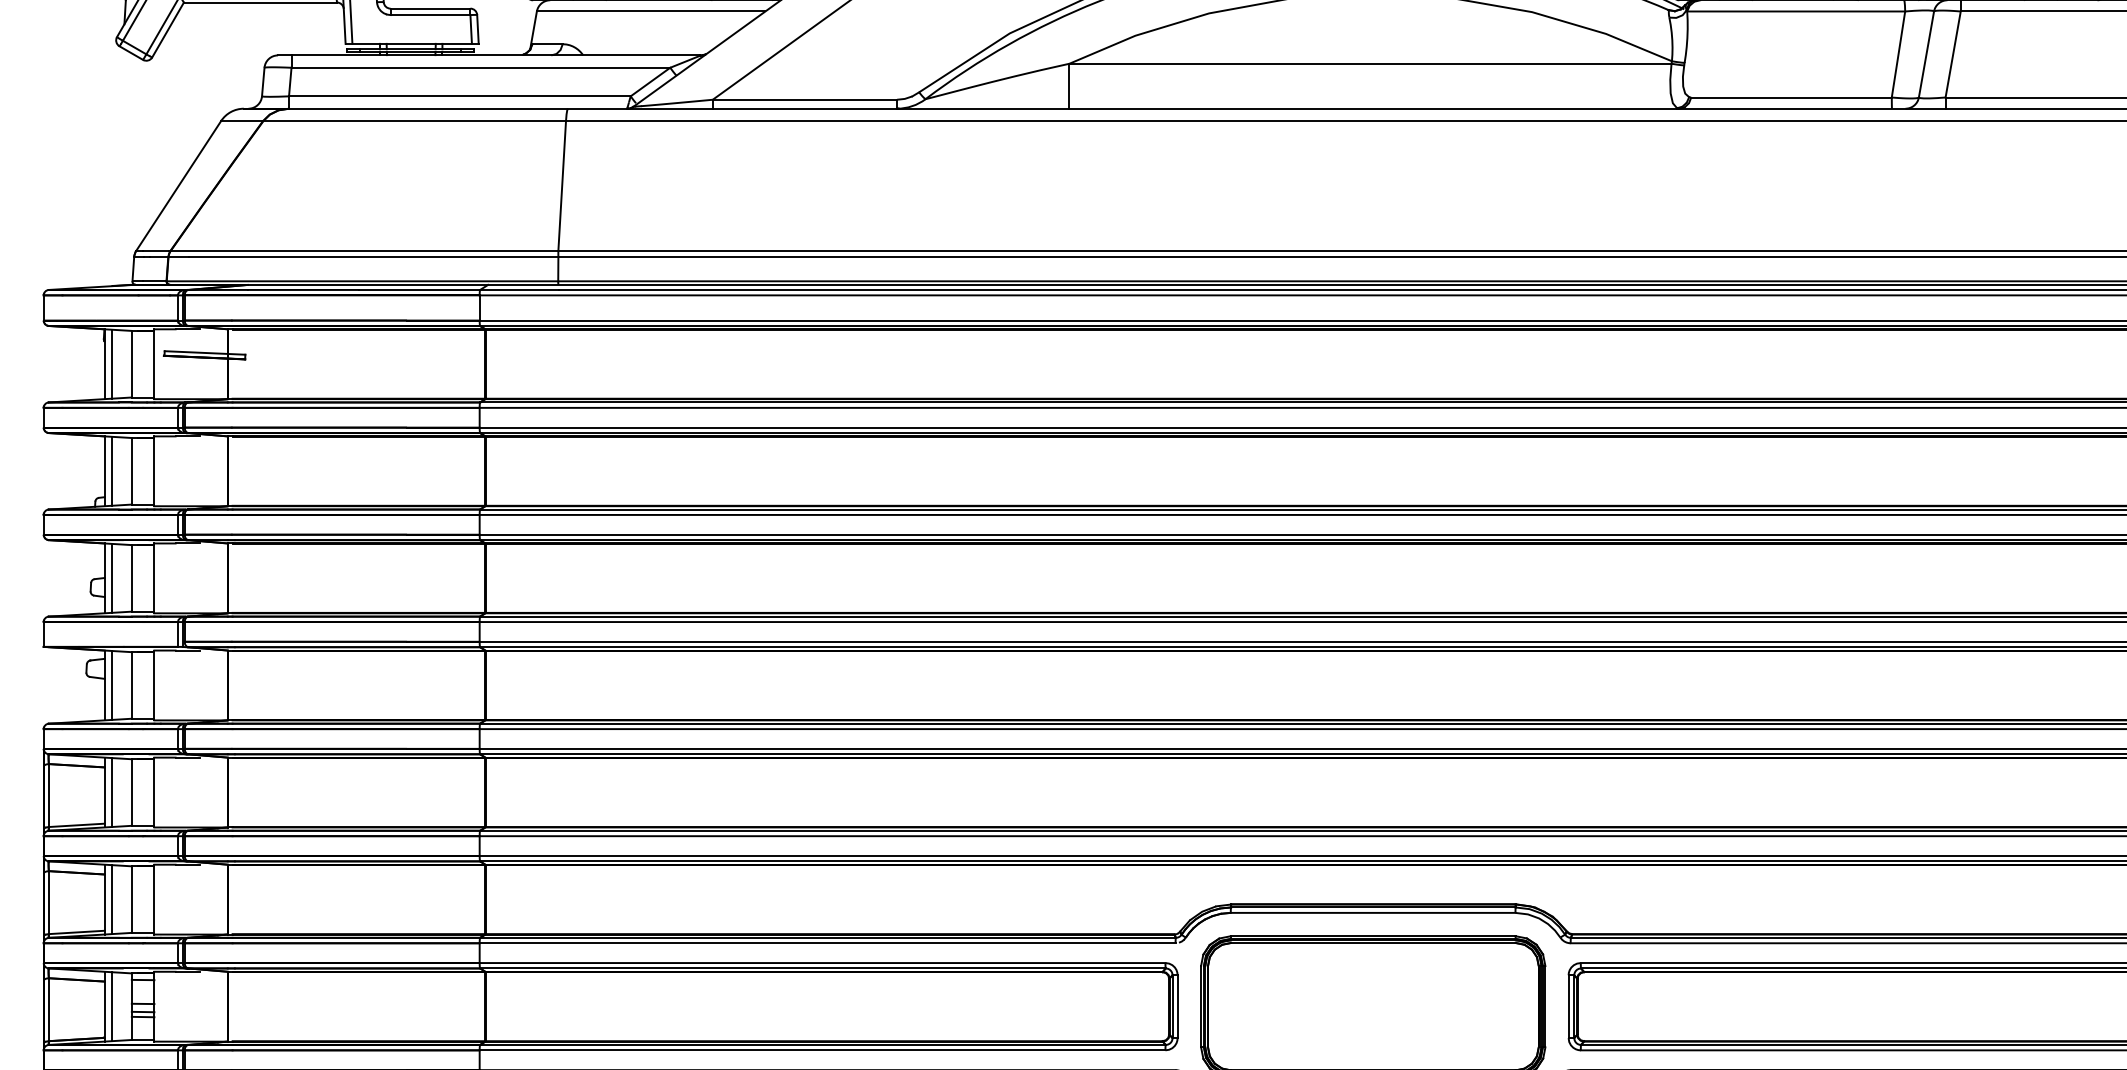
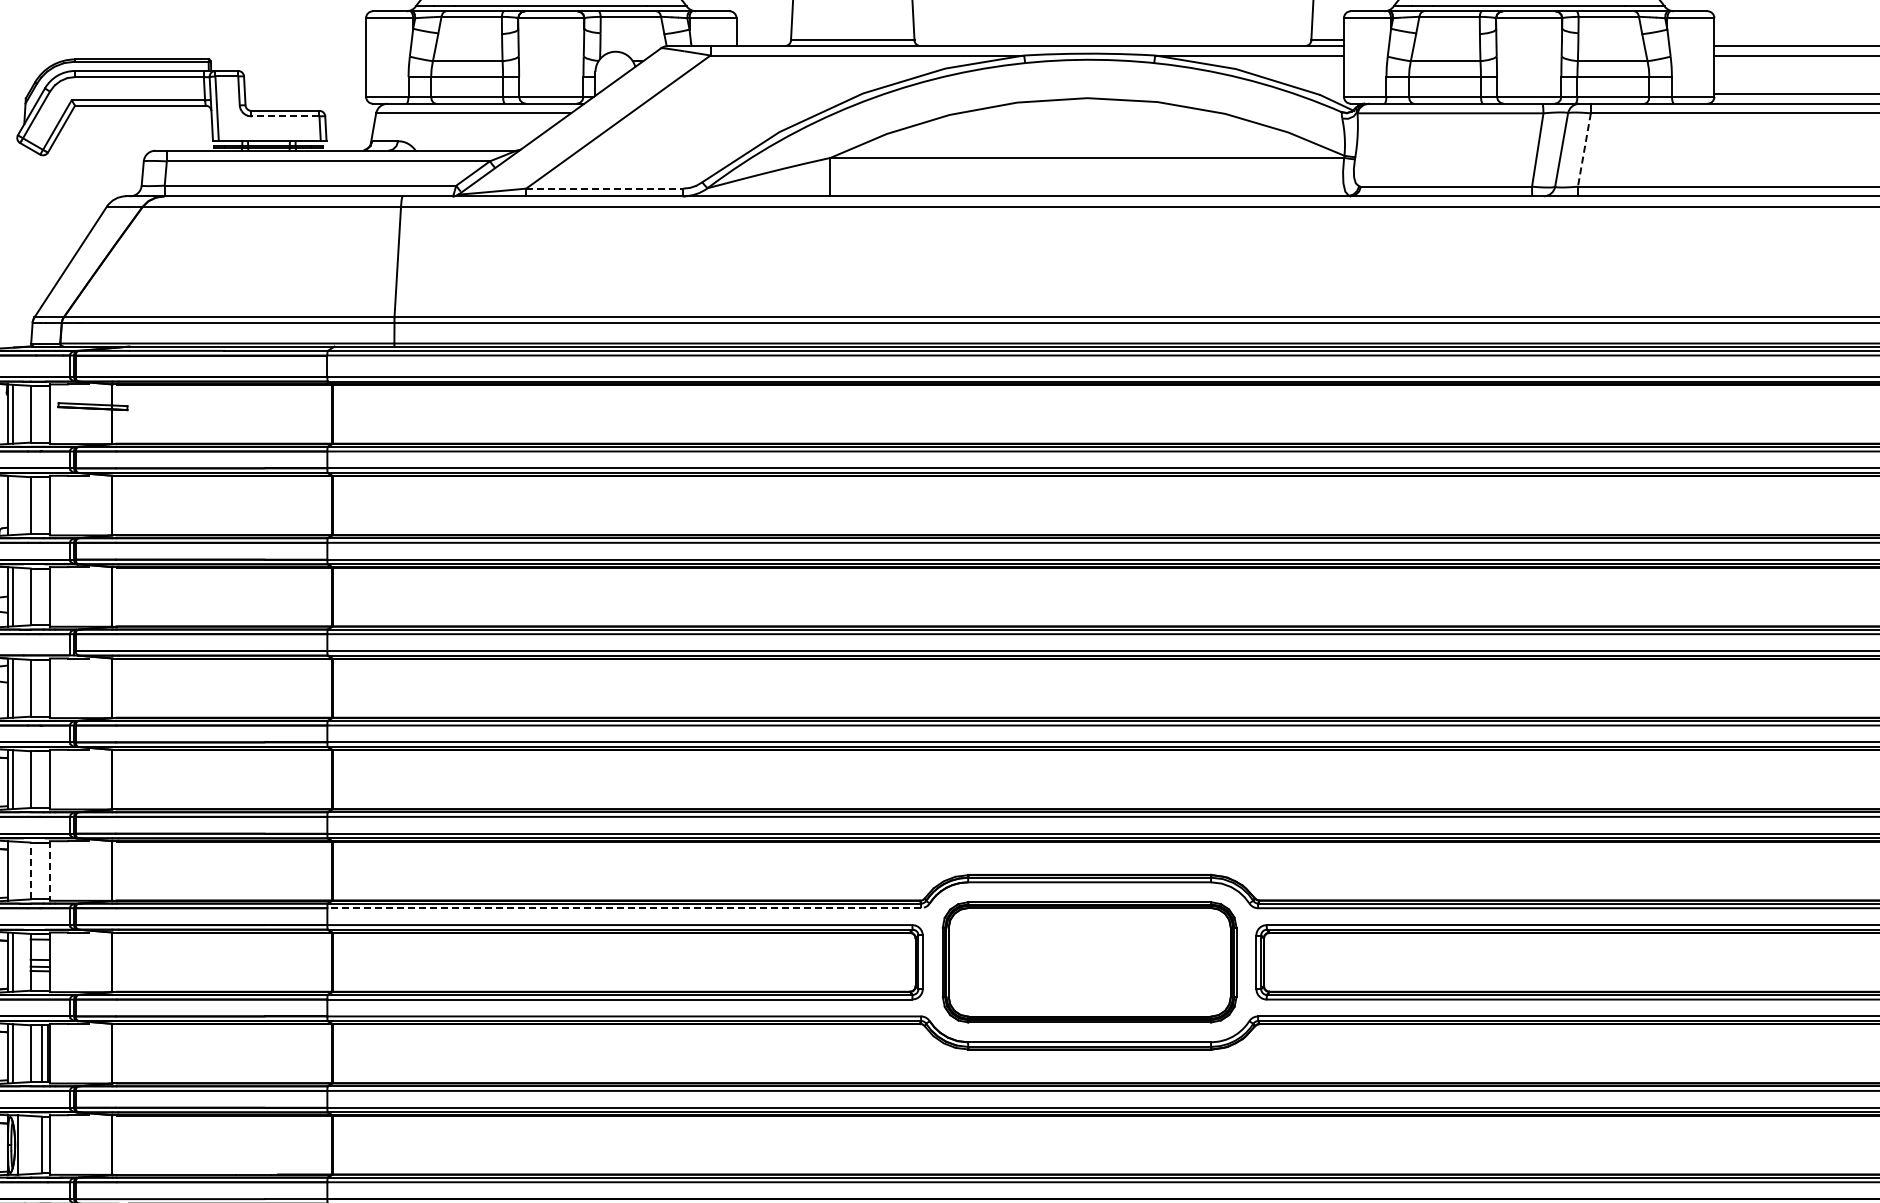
line: (429, 15) -> (284, 116), solid -> dashed
line: (1953, 55) -> (1584, 150), solid -> dashed
line: (804, 99) -> (604, 188), solid -> dashed
line: (111, 471) -> (13, 505), removed
line: (111, 899) -> (13, 870), removed
line: (131, 899) -> (30, 870), solid -> dashed
line: (153, 899) -> (49, 870), solid -> dashed
line: (827, 943) -> (624, 908), solid -> dashed

